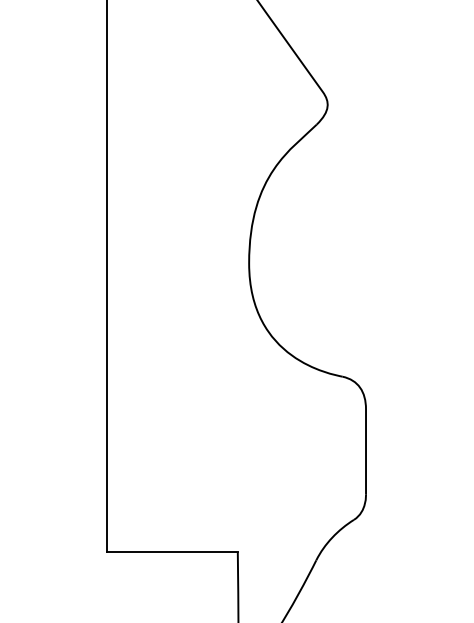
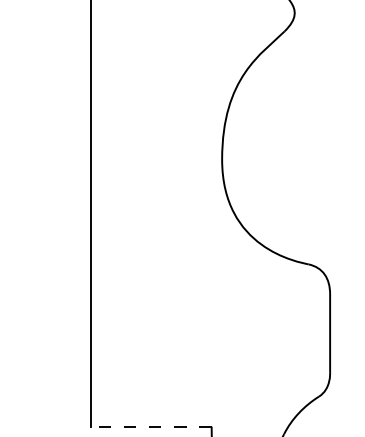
line: (171, 552) -> (150, 426), solid -> dashed

